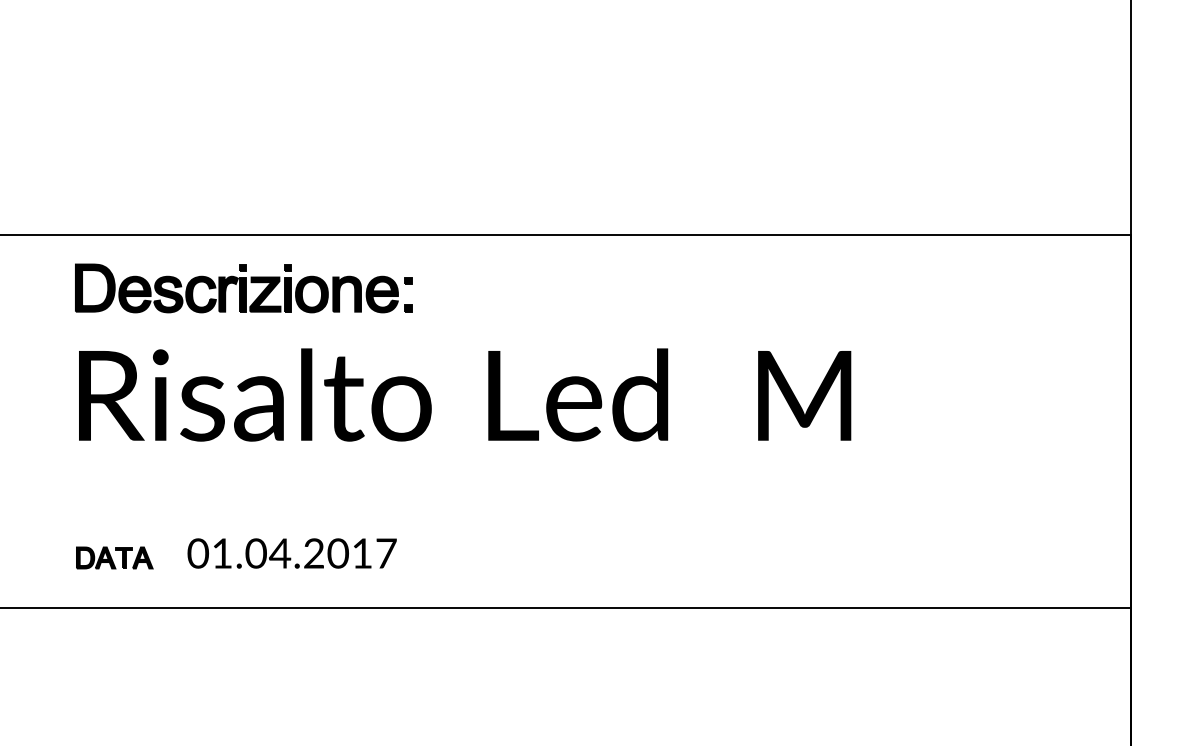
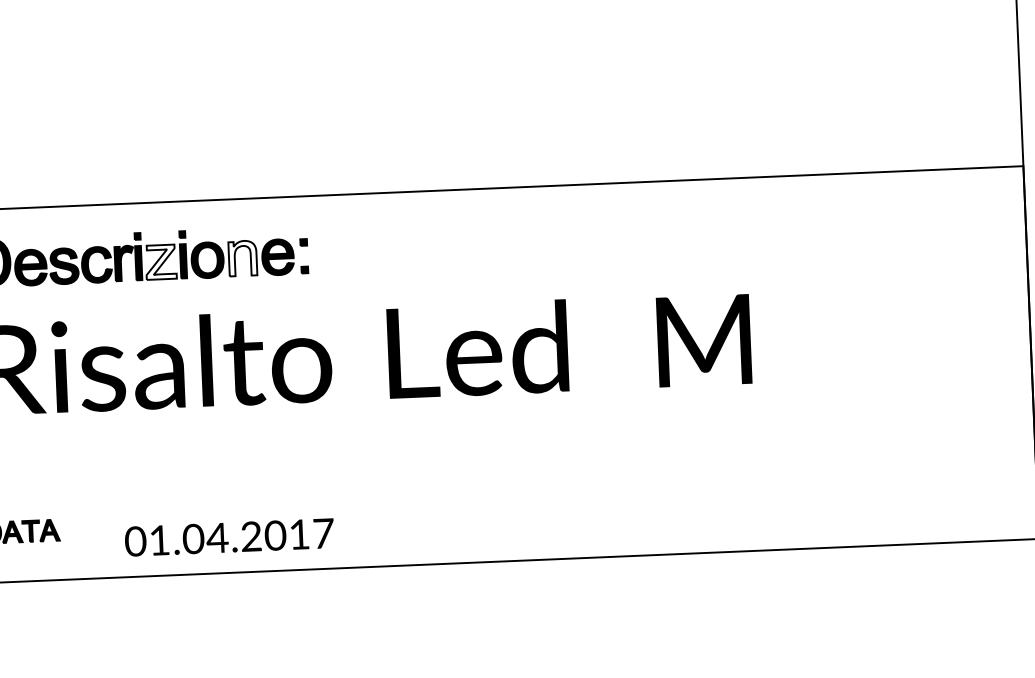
fill: (347, 293) -> (243, 257), removed
fill: (265, 294) -> (161, 262), removed
text: (291, 553) -> (228, 537), moved

